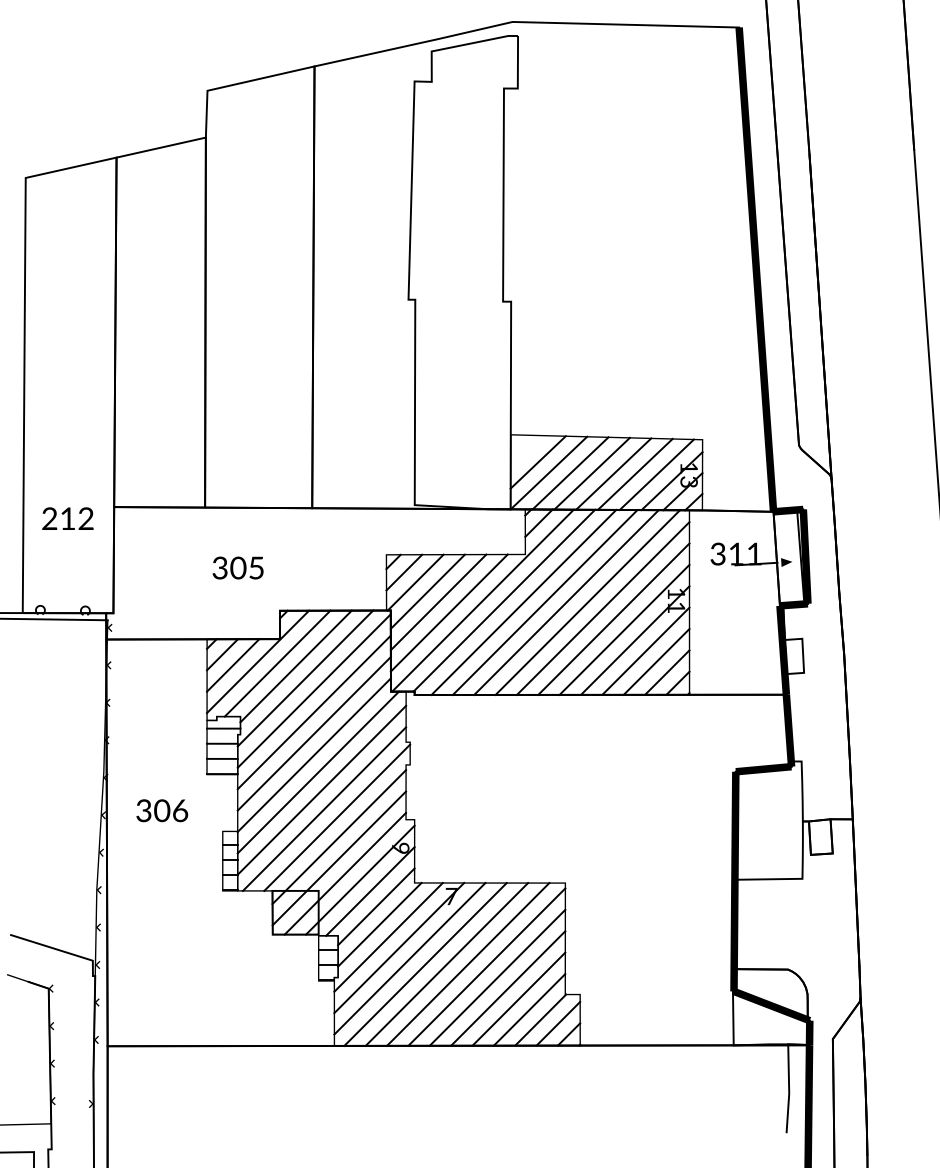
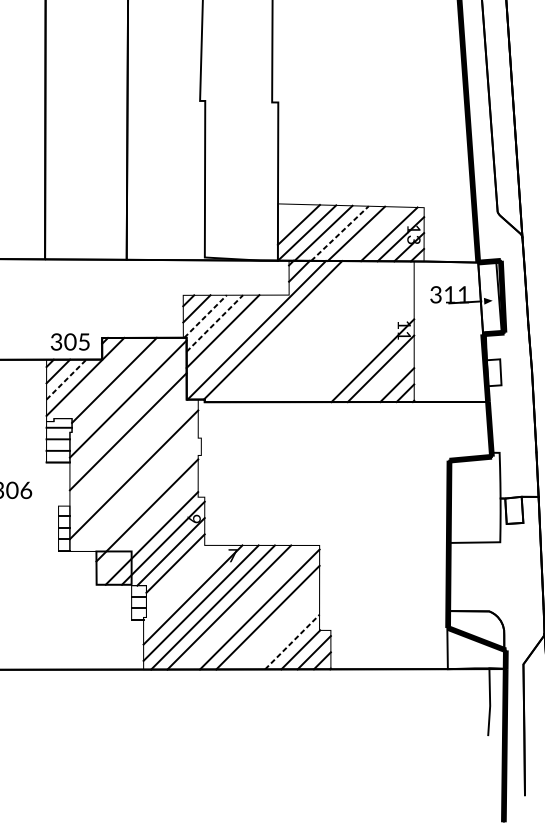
line: (592, 473) -> (340, 233), solid -> dashed
line: (635, 473) -> (373, 233), removed
text: (237, 567) -> (69, 341), moved
line: (416, 582) -> (206, 316), solid -> dashed
line: (428, 591) -> (215, 323), solid -> dashed
line: (523, 602) -> (287, 331), removed
line: (544, 602) -> (303, 331), removed
line: (566, 602) -> (320, 331), removed
line: (587, 602) -> (336, 331), removed
line: (602, 608) -> (347, 336), removed
line: (448, 612) -> (230, 339), removed
line: (613, 618) -> (356, 343), removed
line: (624, 629) -> (364, 352), removed
line: (656, 661) -> (389, 376), removed
line: (277, 663) -> (100, 378), removed
line: (233, 665) -> (66, 379), solid -> dashed
line: (305, 678) -> (121, 389), removed
line: (313, 712) -> (127, 415), removed
line: (313, 755) -> (127, 448), removed
line: (318, 772) -> (131, 461), removed
line: (324, 808) -> (136, 488), removed
line: (337, 817) -> (145, 495), removed
line: (339, 858) -> (147, 526), removed
line: (379, 924) -> (177, 577), removed
line: (388, 937) -> (184, 586), removed
line: (468, 964) -> (245, 607), removed
line: (508, 988) -> (276, 625), removed
line: (518, 998) -> (283, 633), removed
line: (529, 1009) -> (292, 641), solid -> dashed

